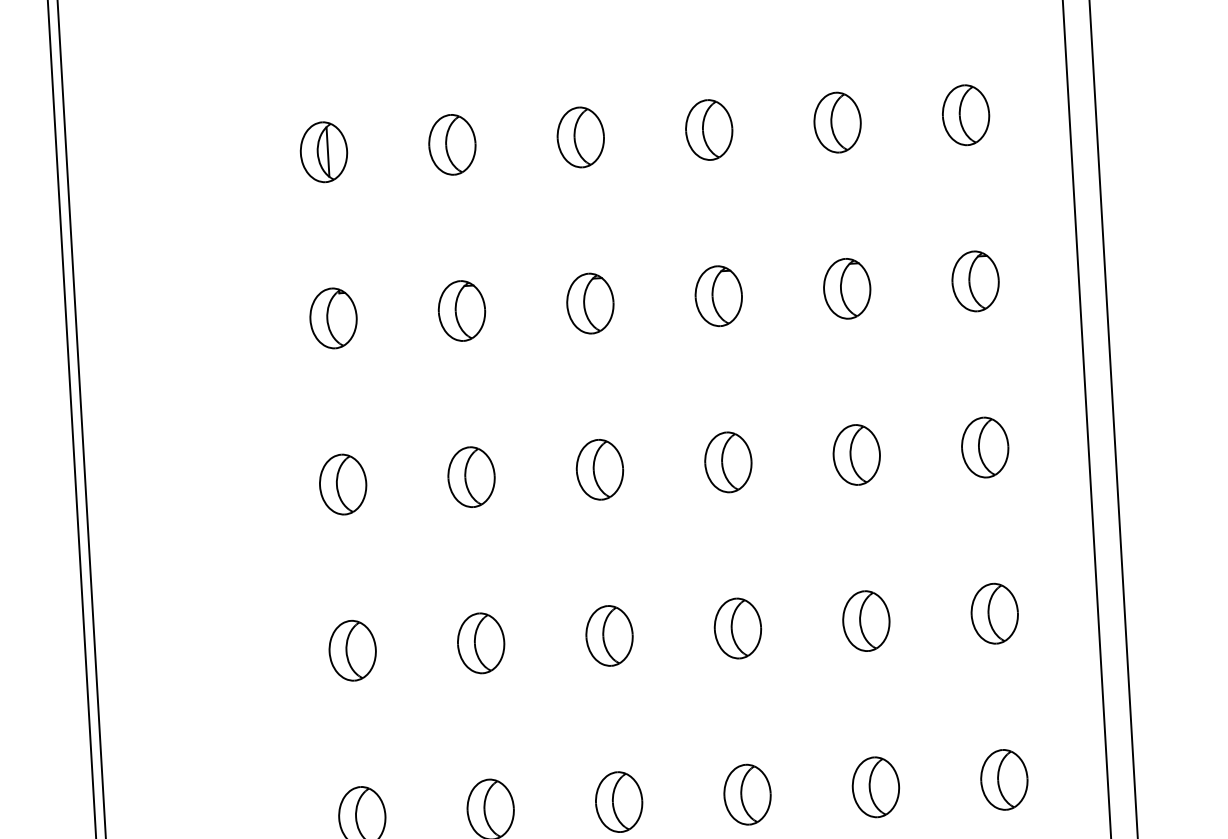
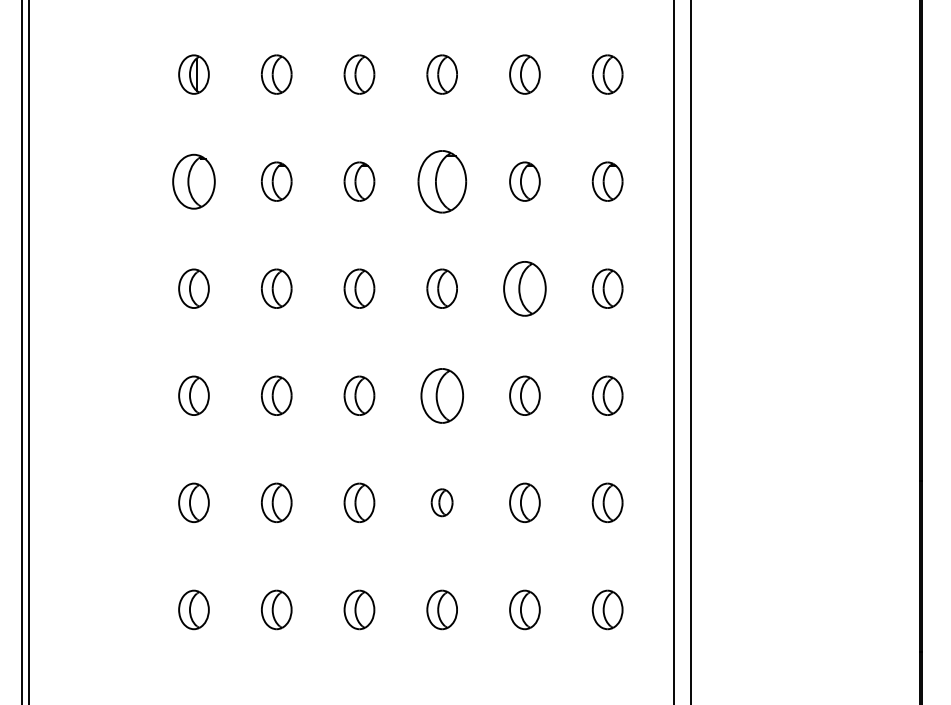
part: (717, 295) -> (441, 181), size x1.6
part: (332, 318) -> (193, 181), size x1.4
part: (856, 454) -> (524, 288), size x1.4
part: (736, 628) -> (441, 395), size x1.4
part: (746, 794) -> (441, 502), size x0.7

